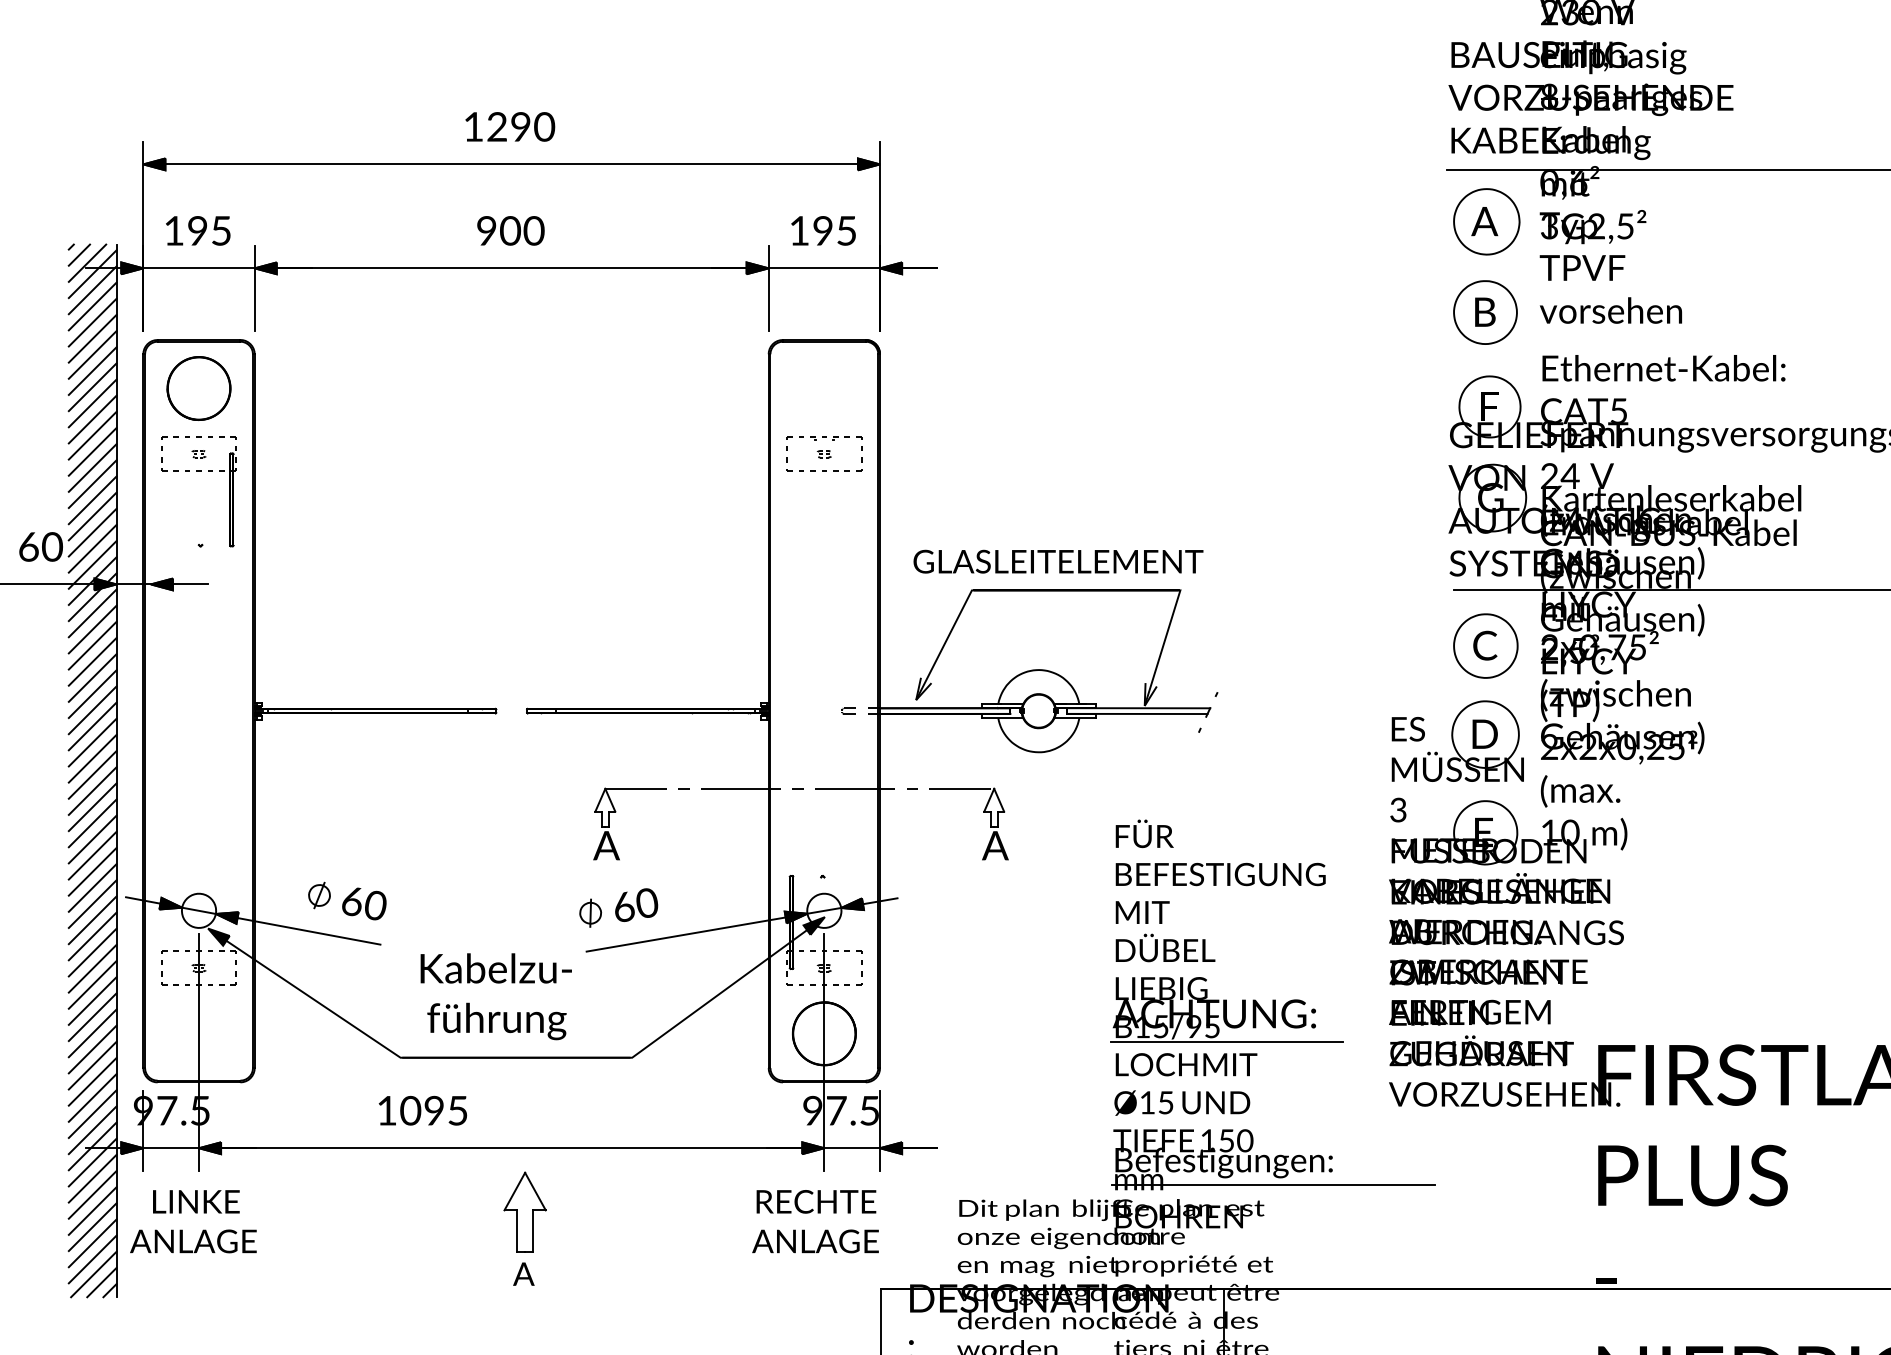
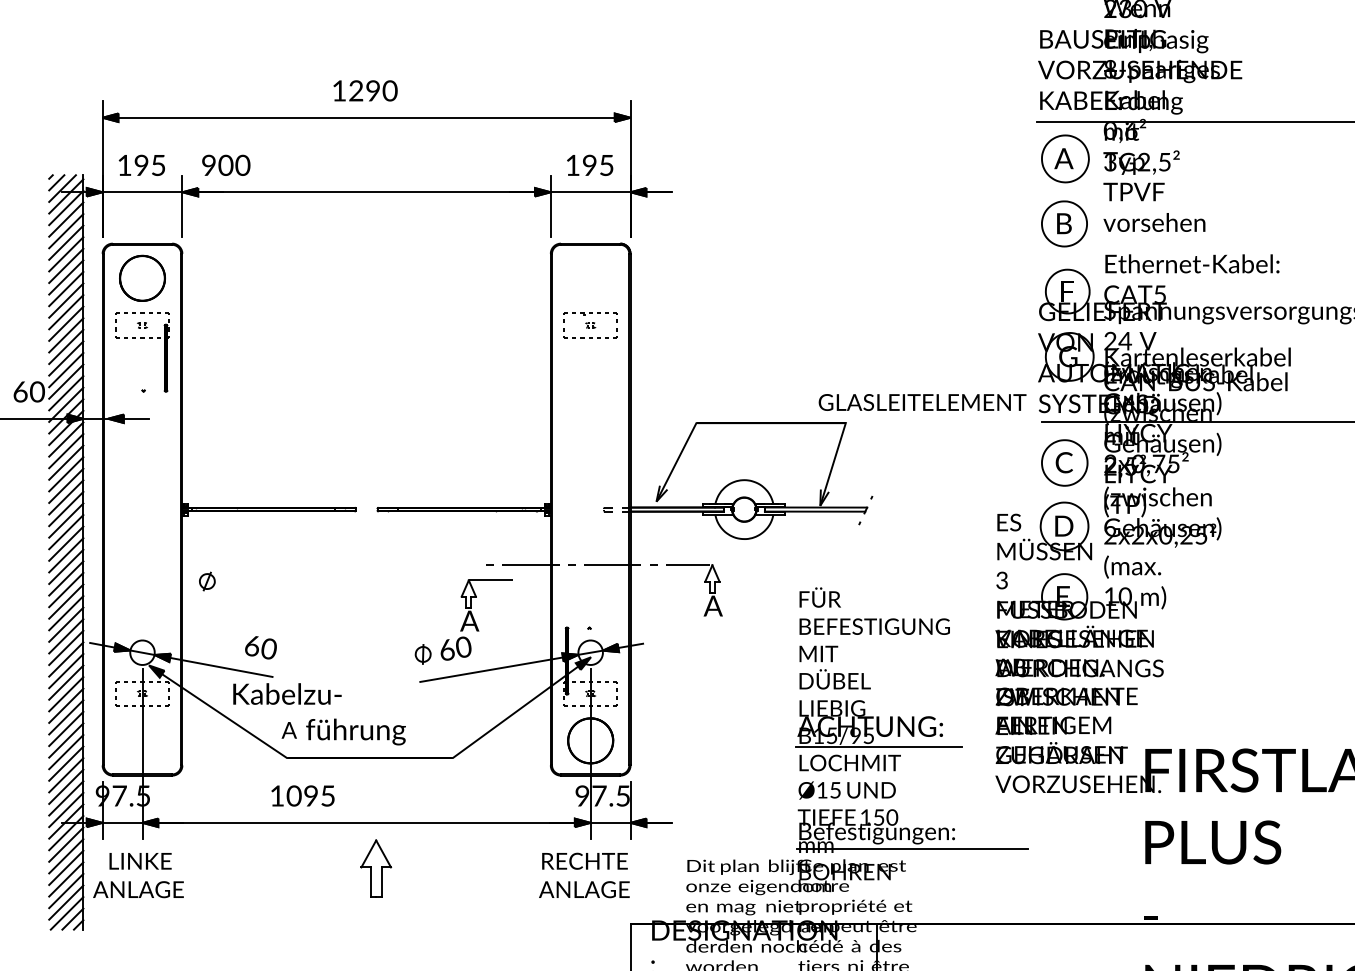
text: (510, 230) -> (225, 165), moved
text: (1058, 561) -> (922, 402), moved
part: (616, 812) -> (476, 597), moved
part: (319, 895) -> (207, 581), moved
text: (495, 968) -> (286, 694), moved
text: (523, 1273) -> (289, 729), moved

